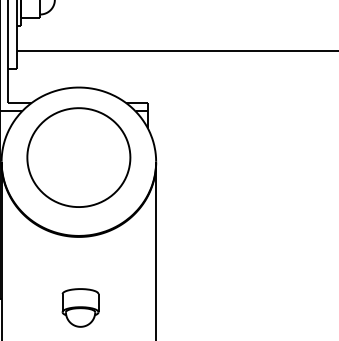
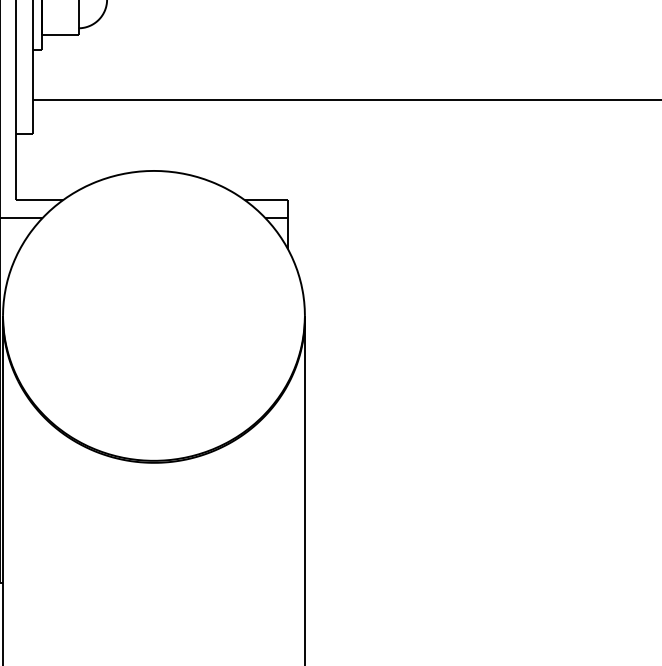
part: (78, 157) -> (153, 307), removed
part: (80, 307) -> (157, 600), removed

